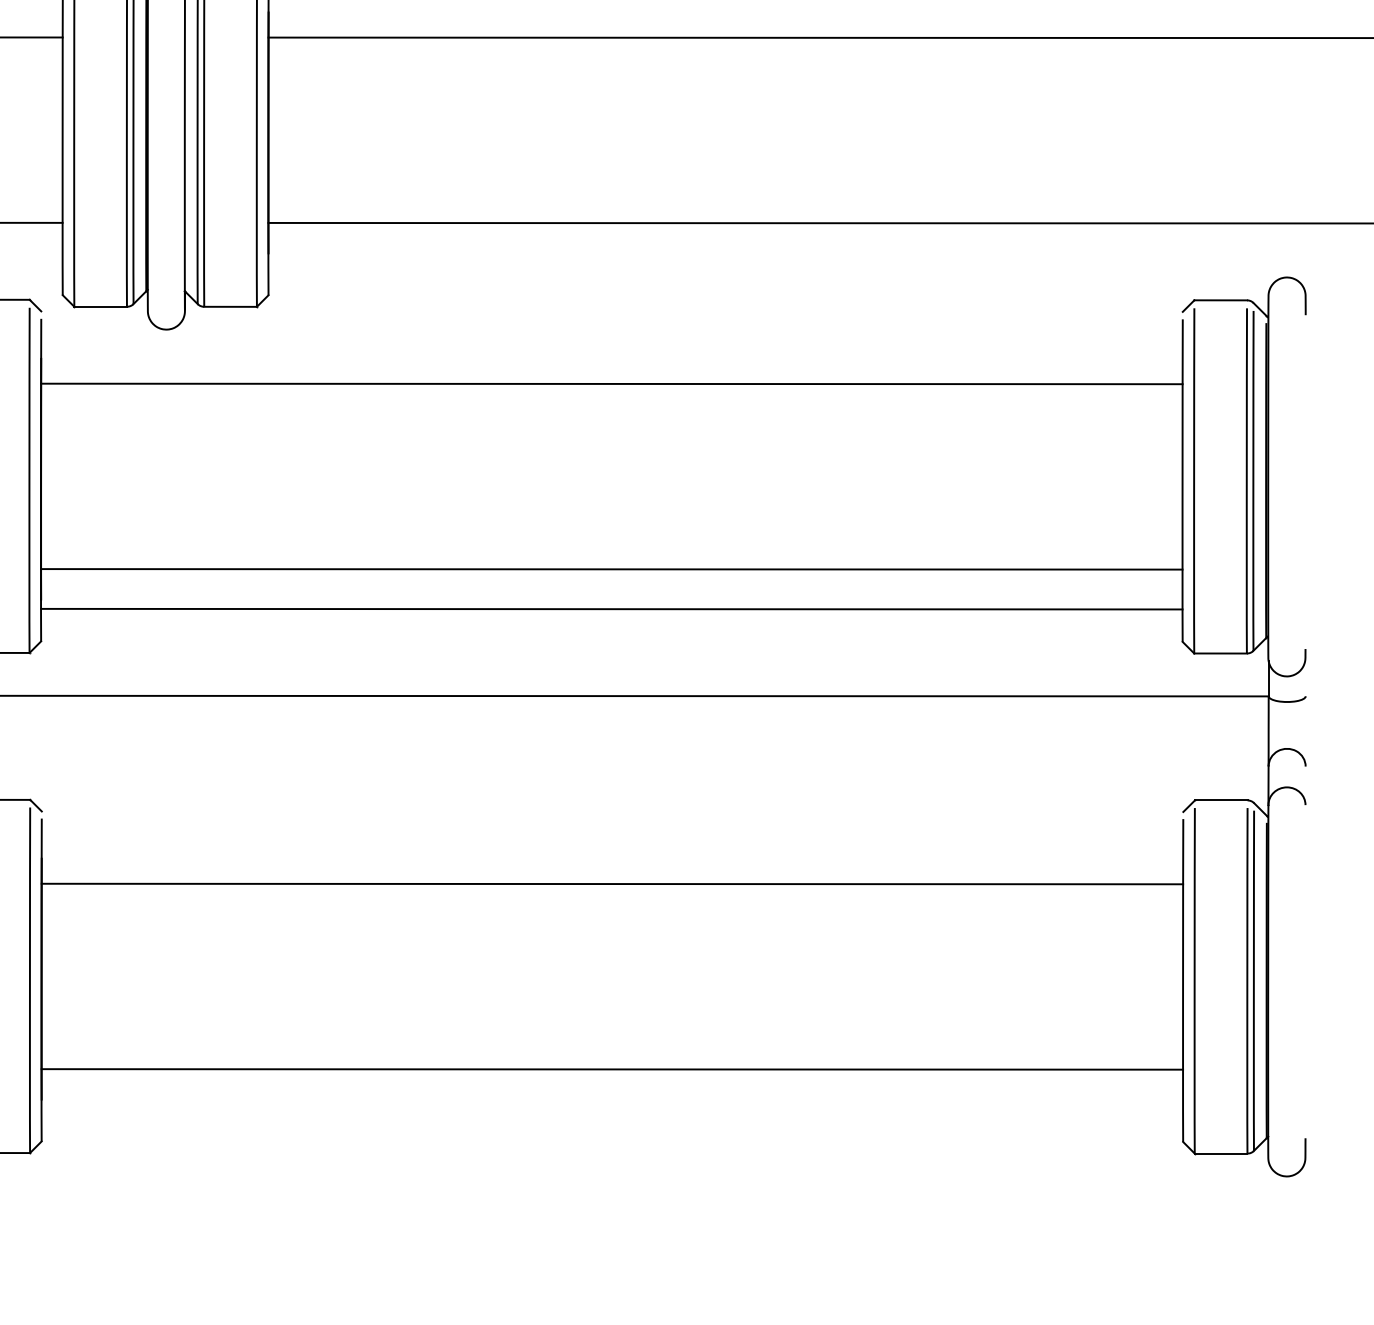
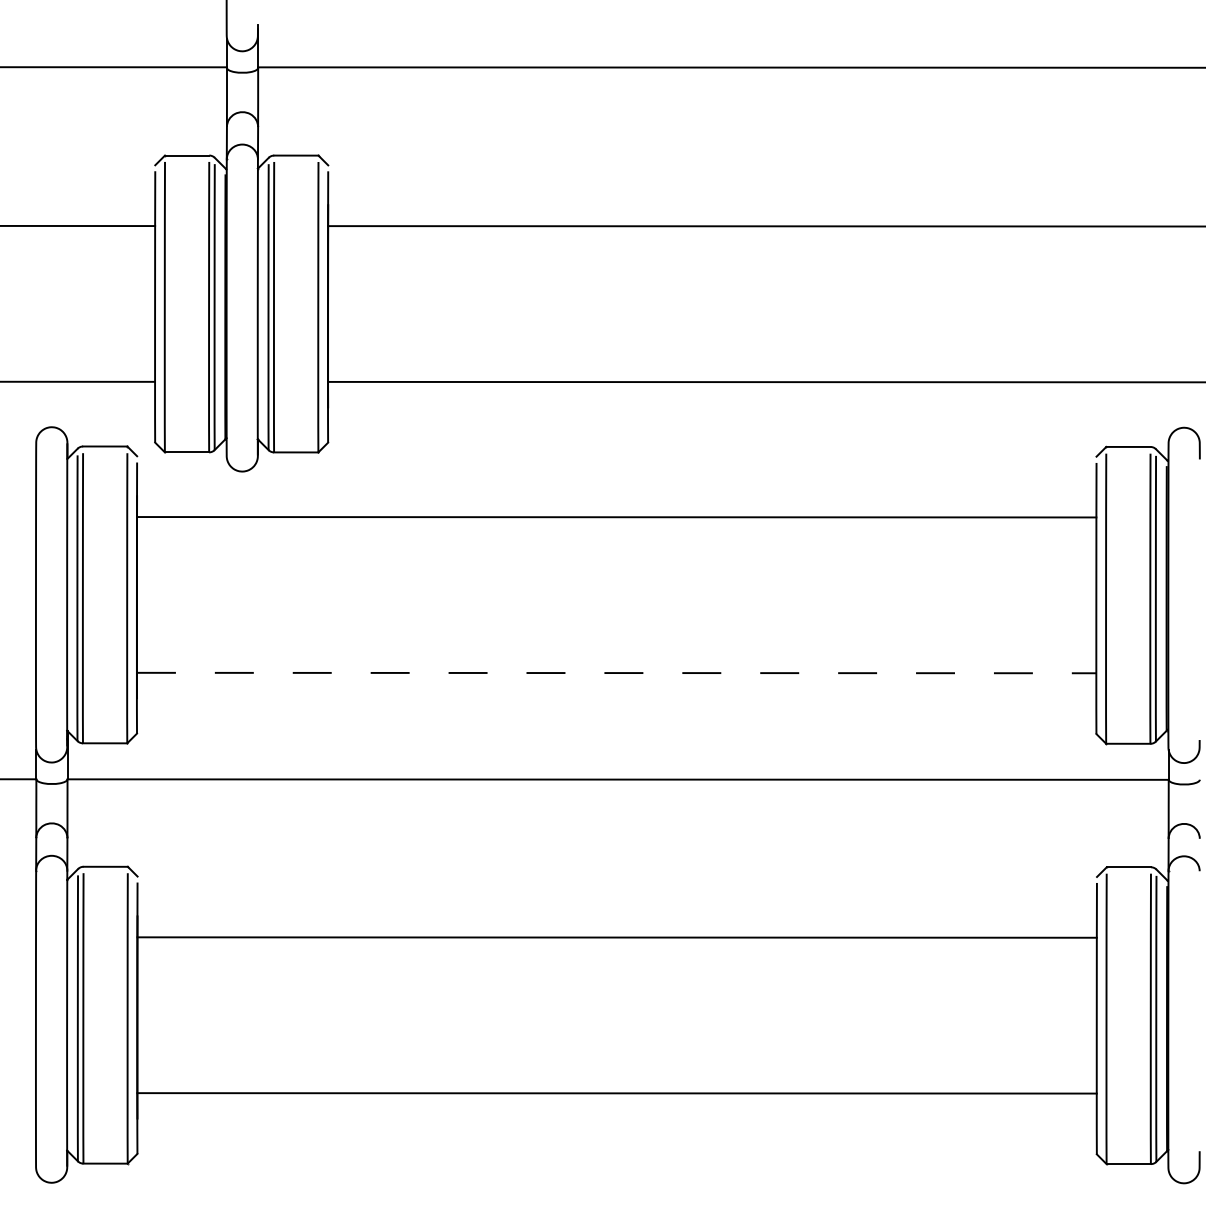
line: (611, 569) -> (616, 673), solid -> dashed
line: (611, 609) -> (616, 706), removed

